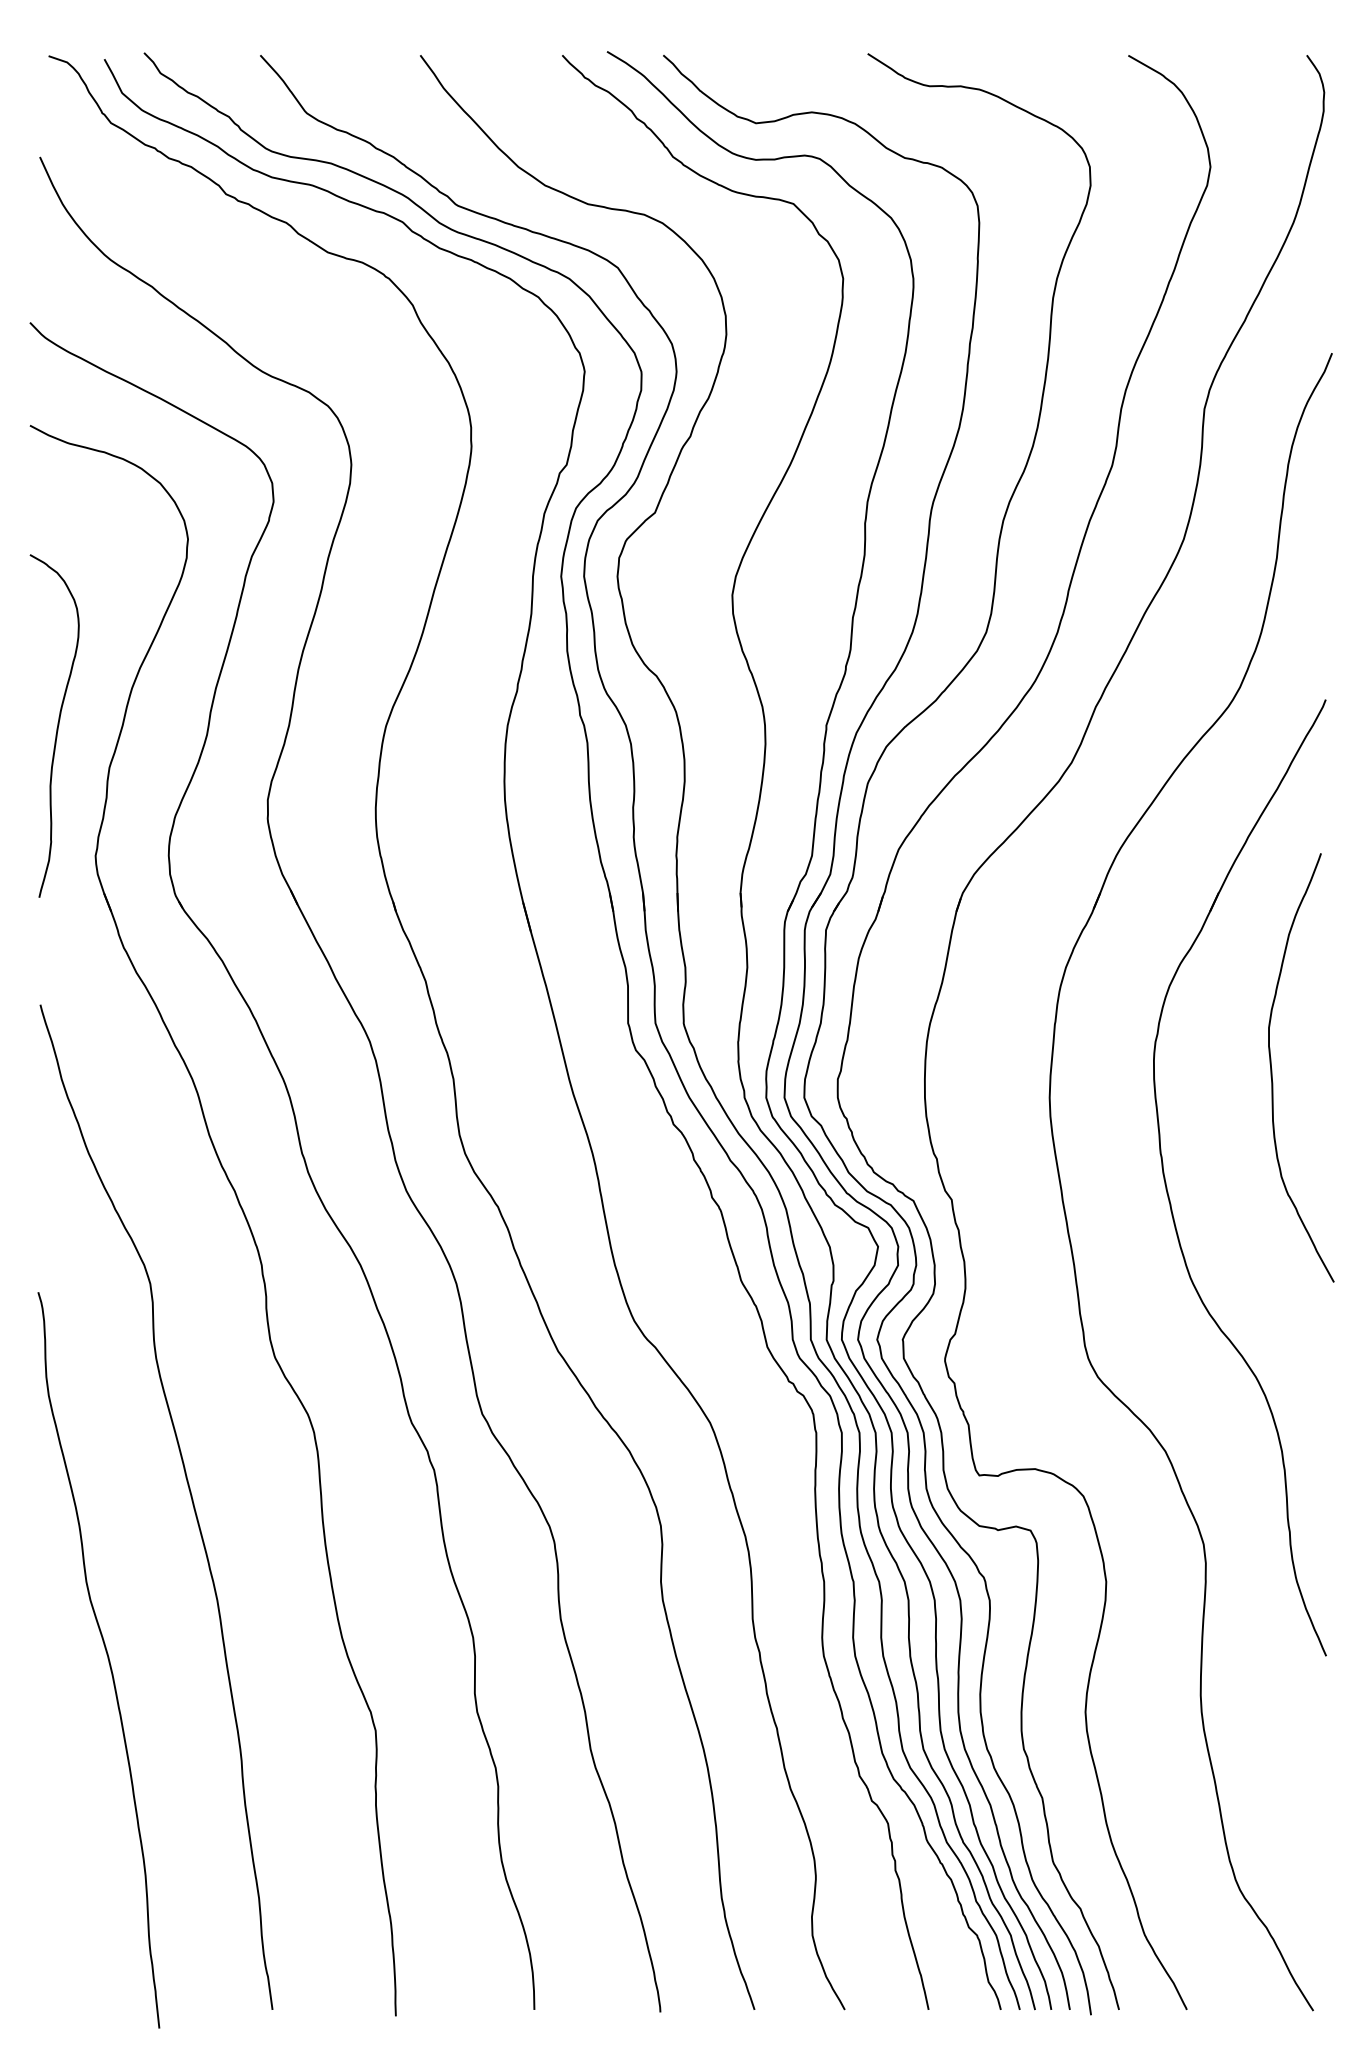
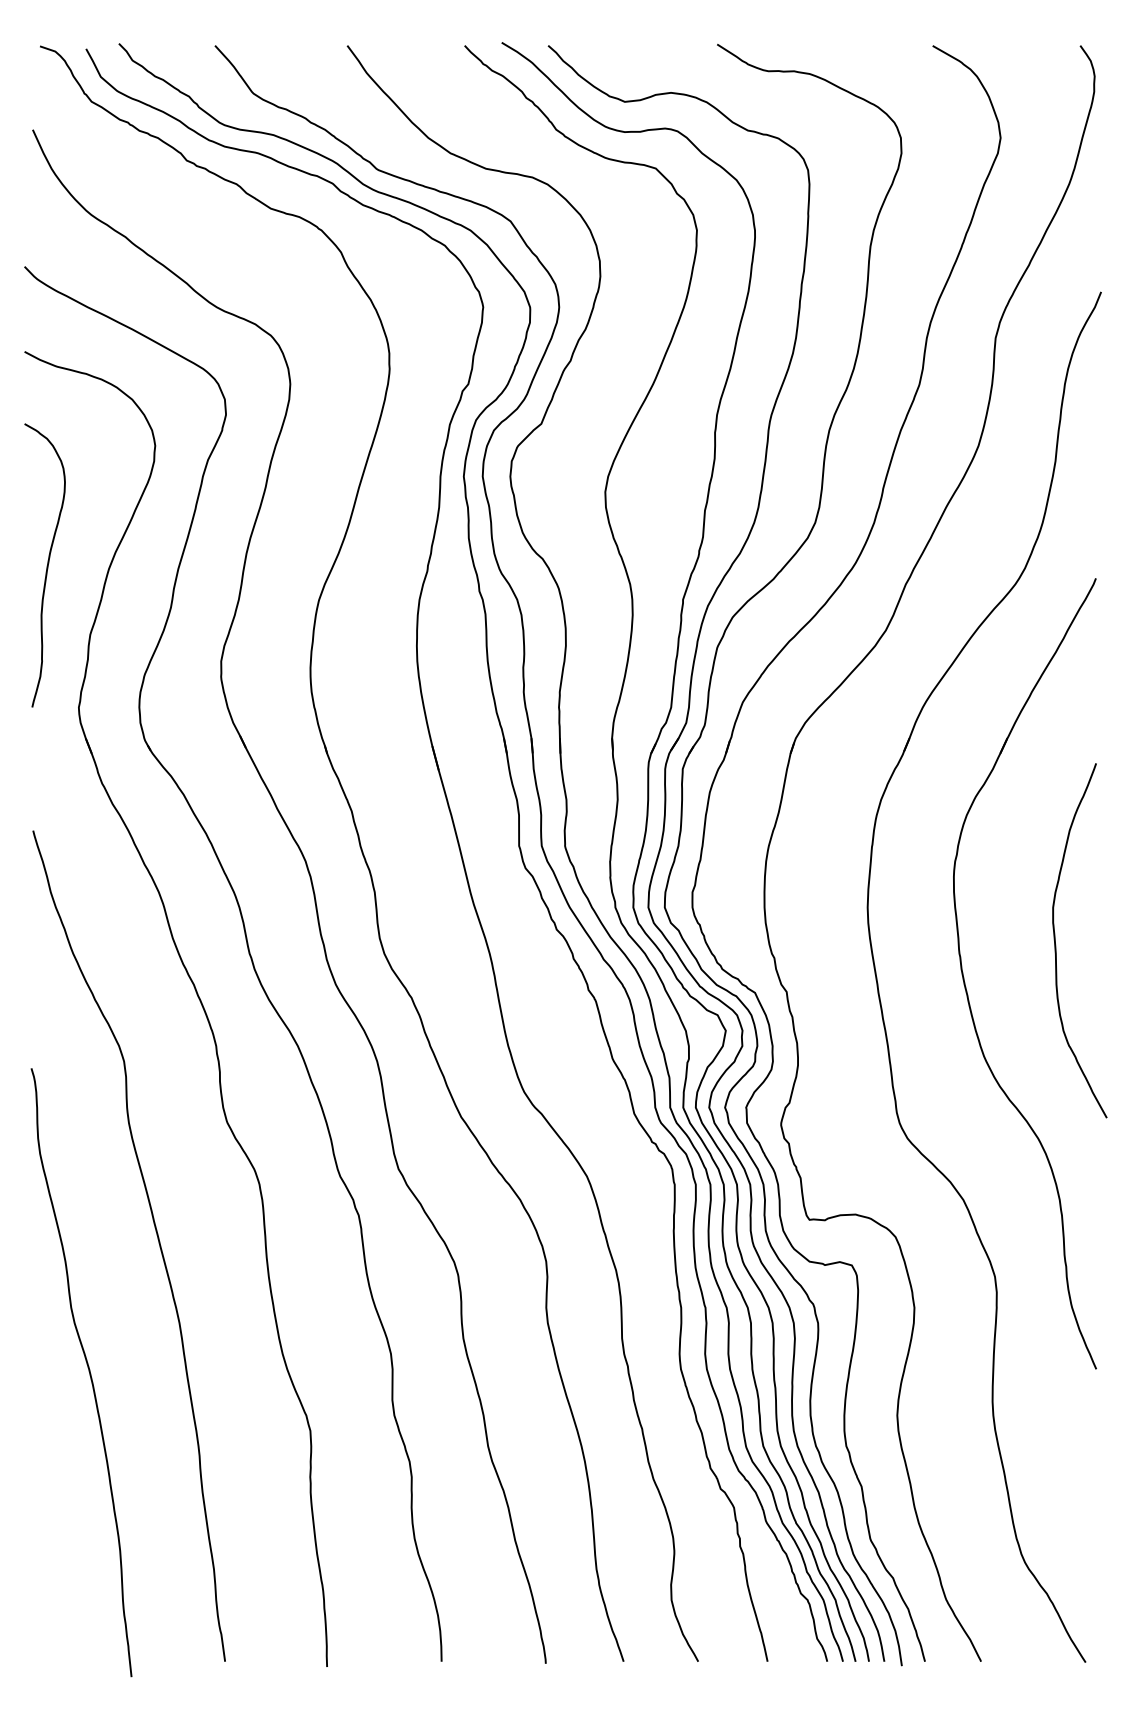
curve: (57, 725) -> (47, 565), moved
curve: (1272, 1069) -> (1056, 942), moved

